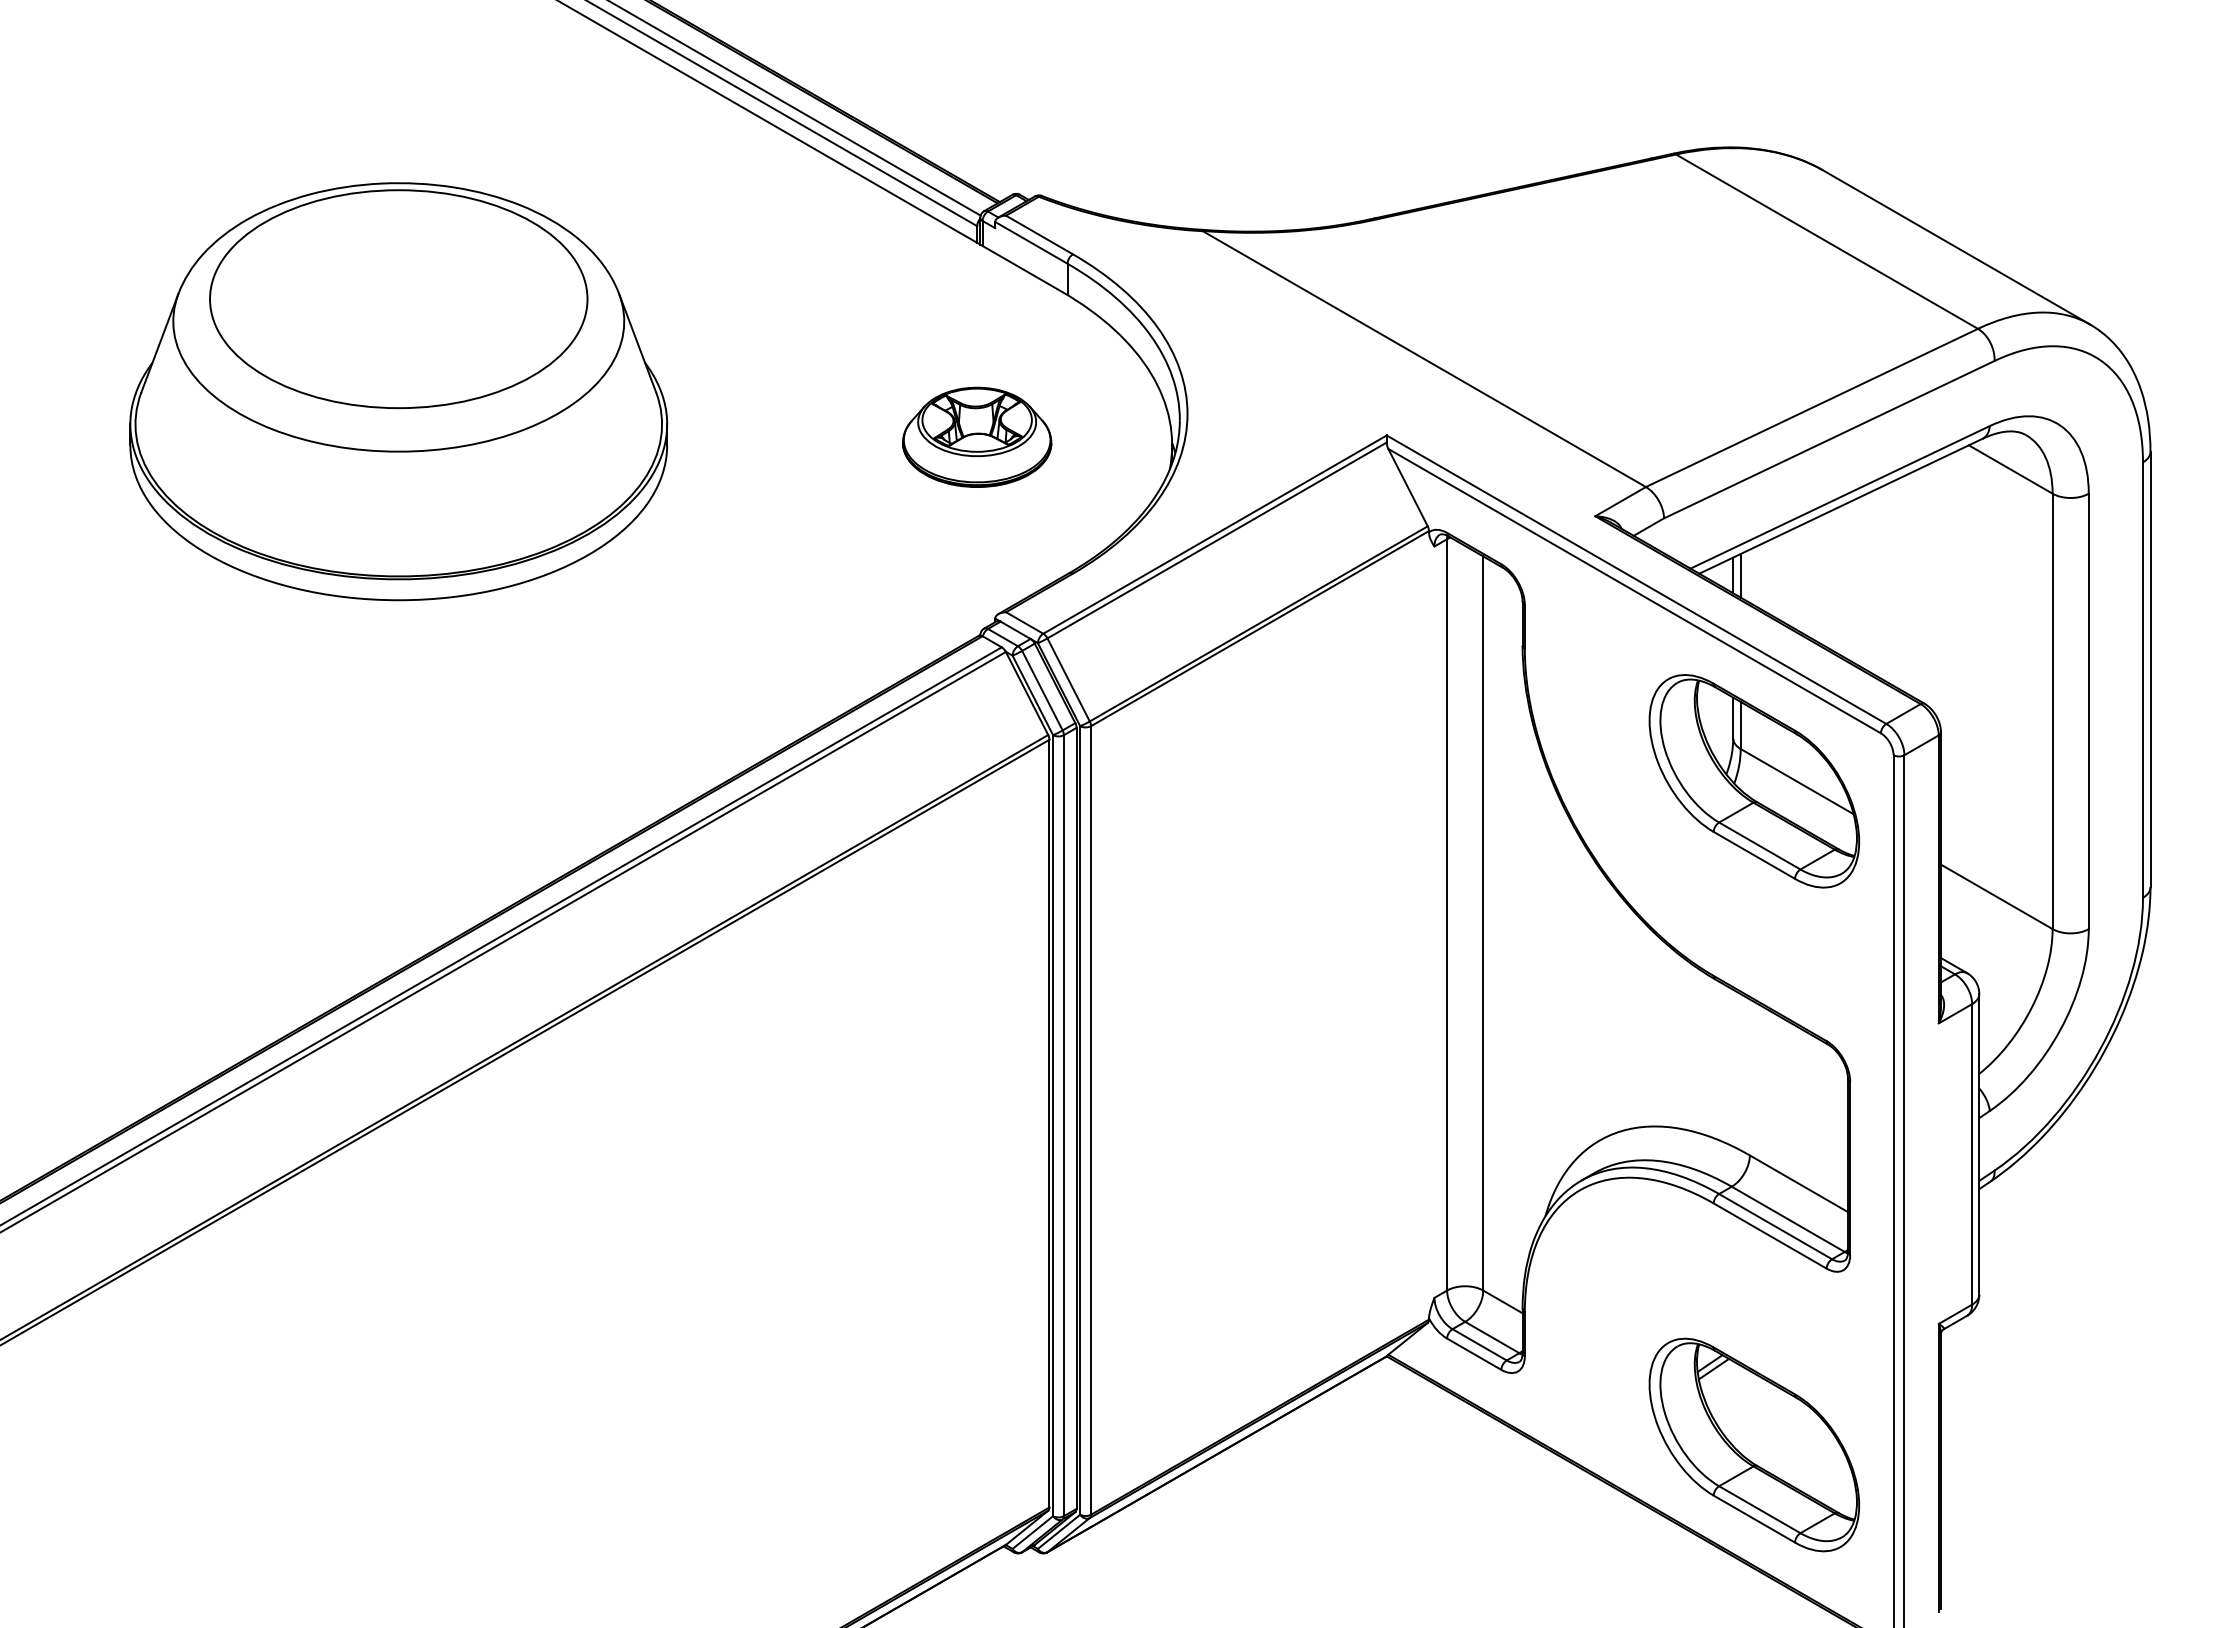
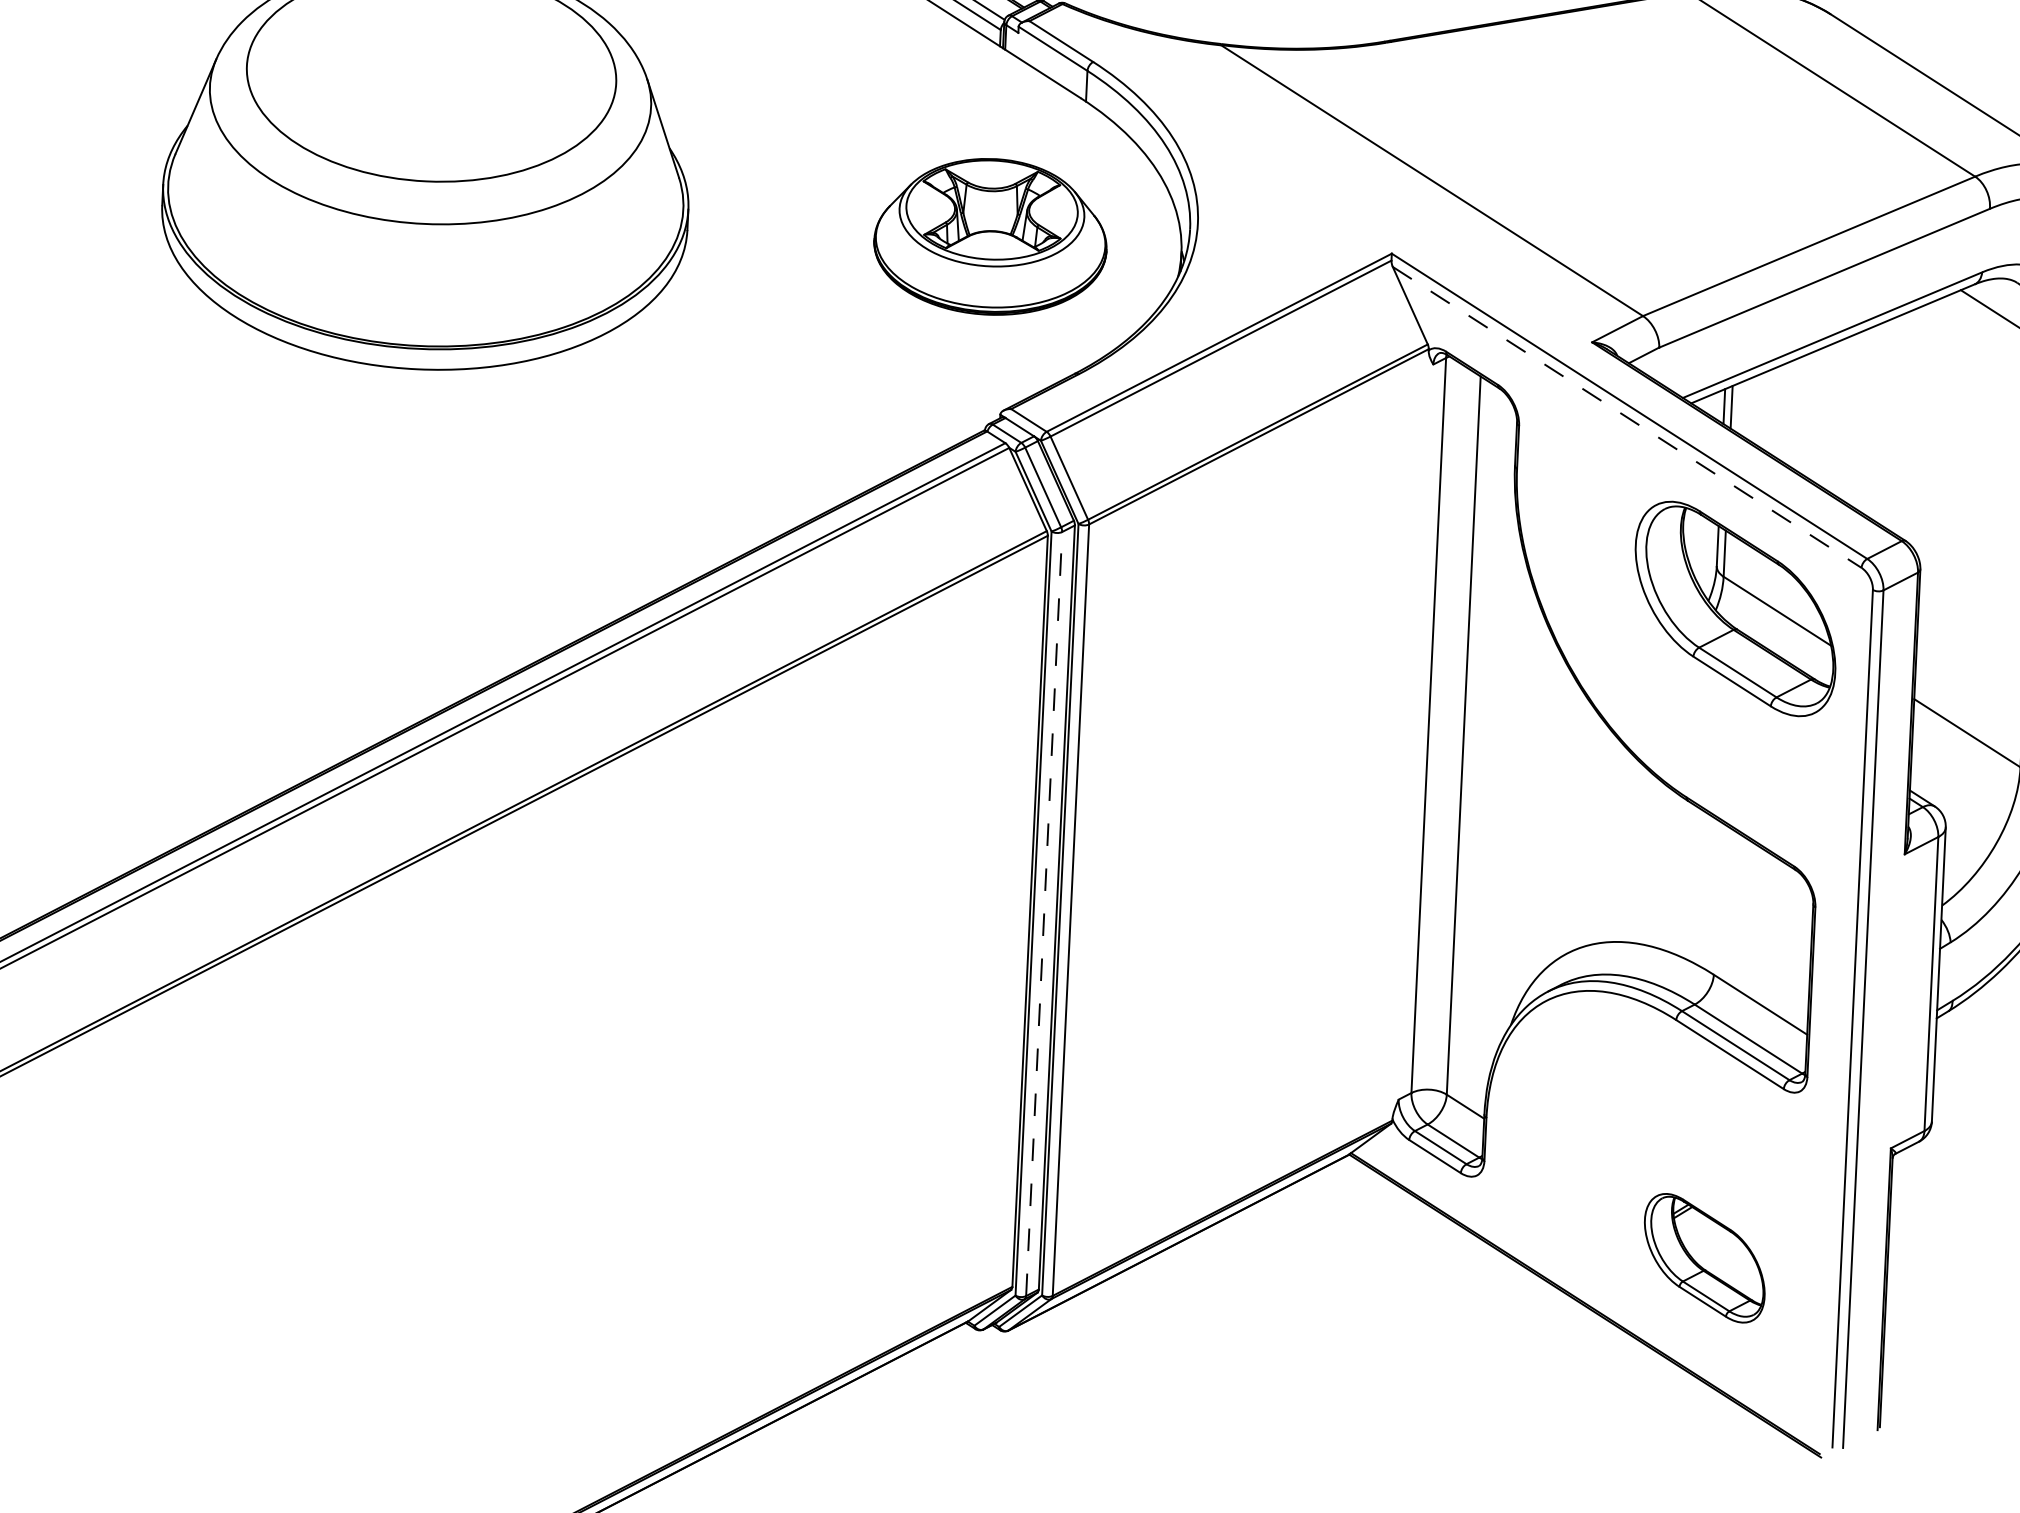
part: (977, 436) -> (991, 235), size x1.6
line: (1635, 591) -> (1627, 417), solid -> dashed
line: (1063, 1125) -> (1043, 913), solid -> dashed
part: (1753, 1444) -> (1704, 1257), size x0.6

